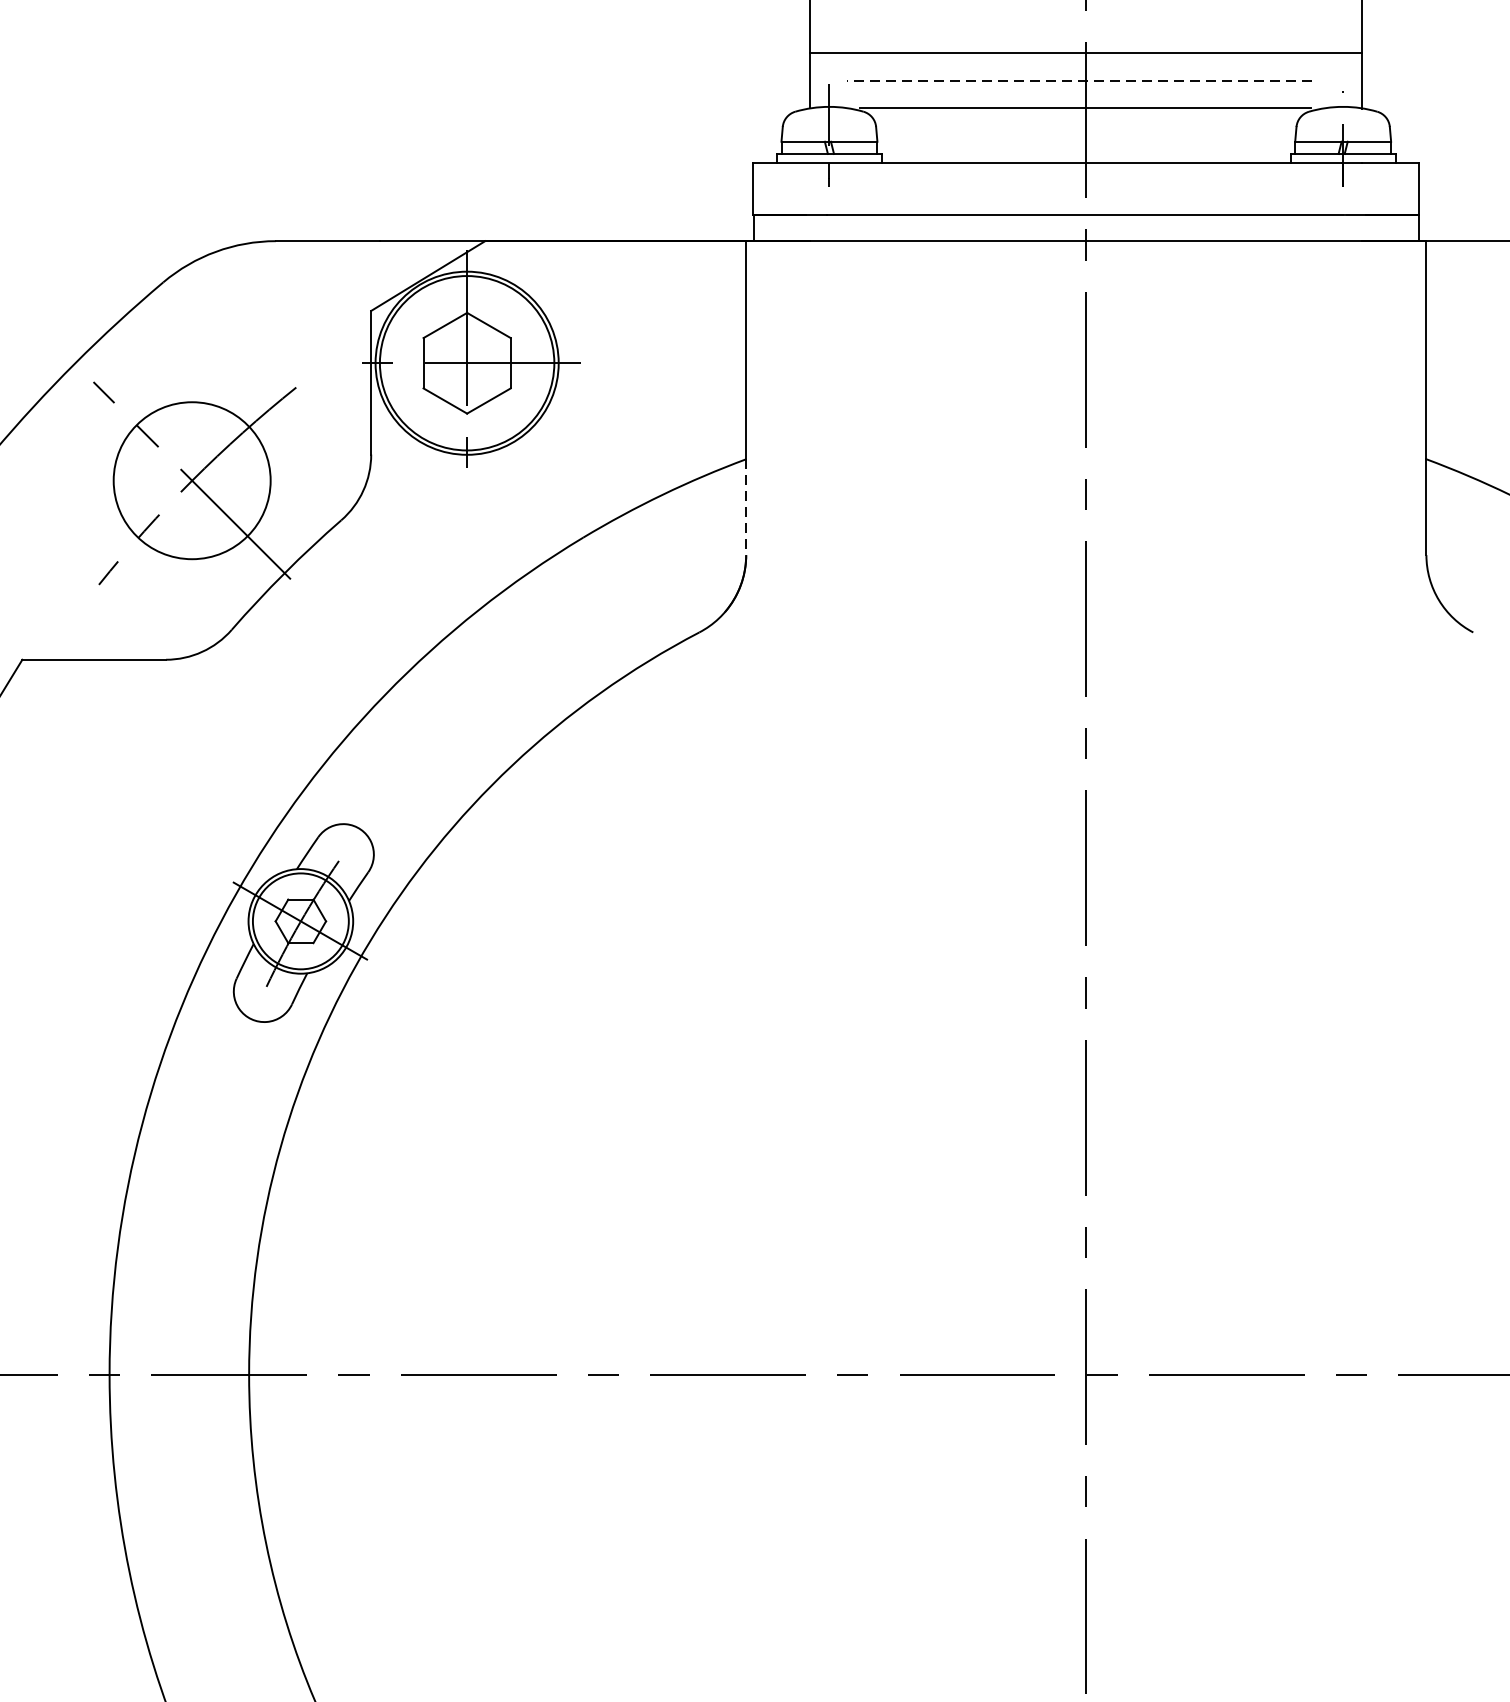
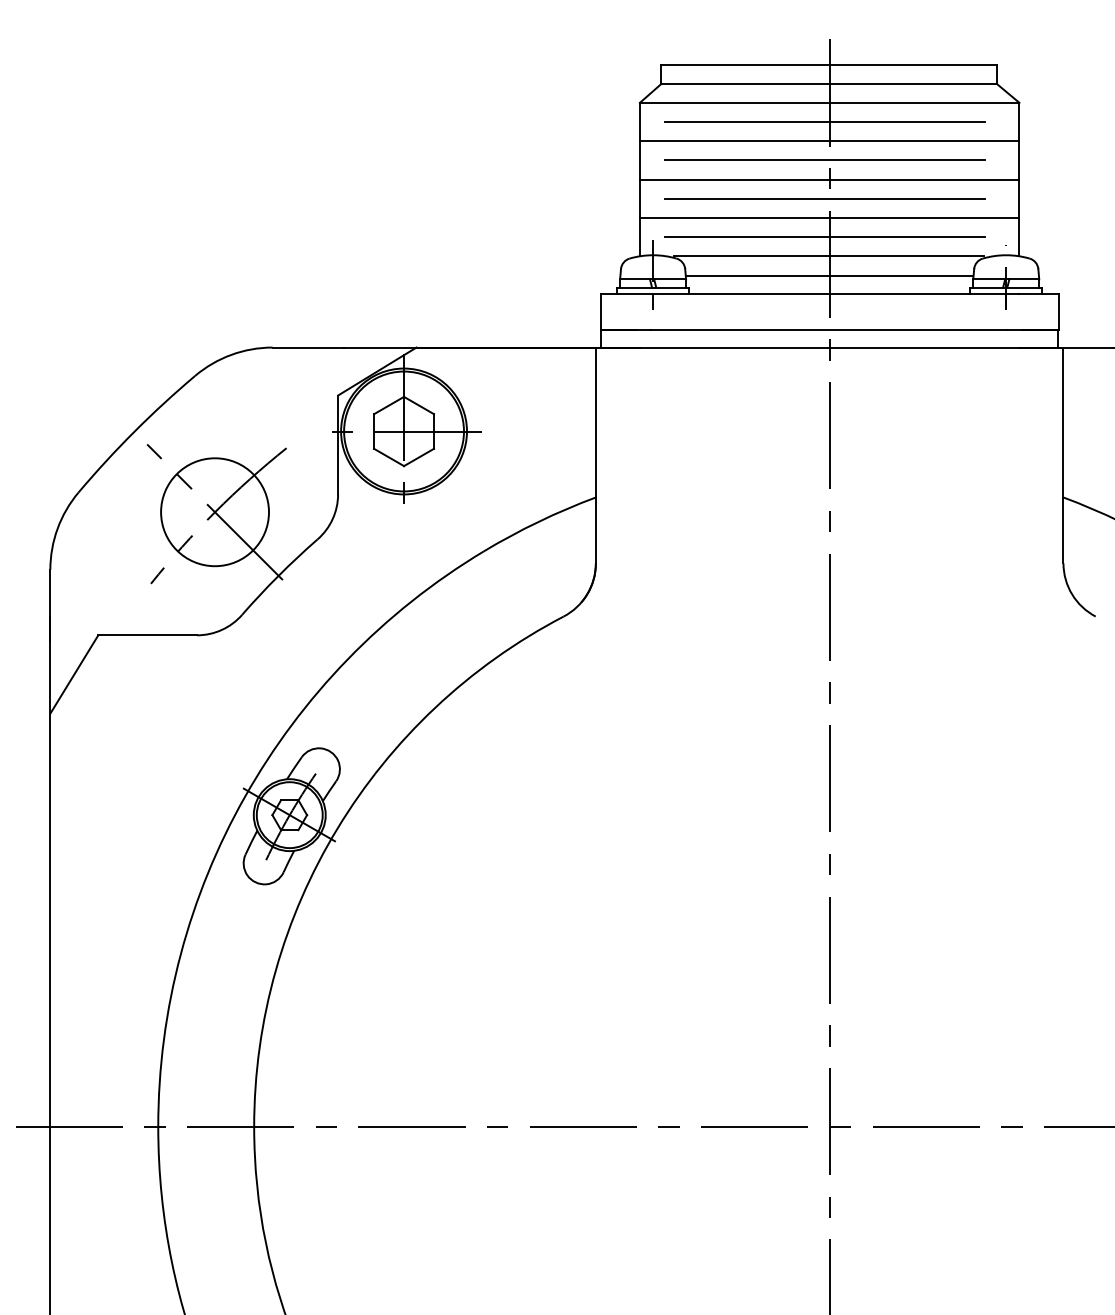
line: (1078, 24) -> (824, 198), added
line: (1080, 81) -> (825, 237), dashed -> solid
line: (1084, 136) -> (828, 275), added
line: (745, 507) -> (595, 530), dashed -> solid

